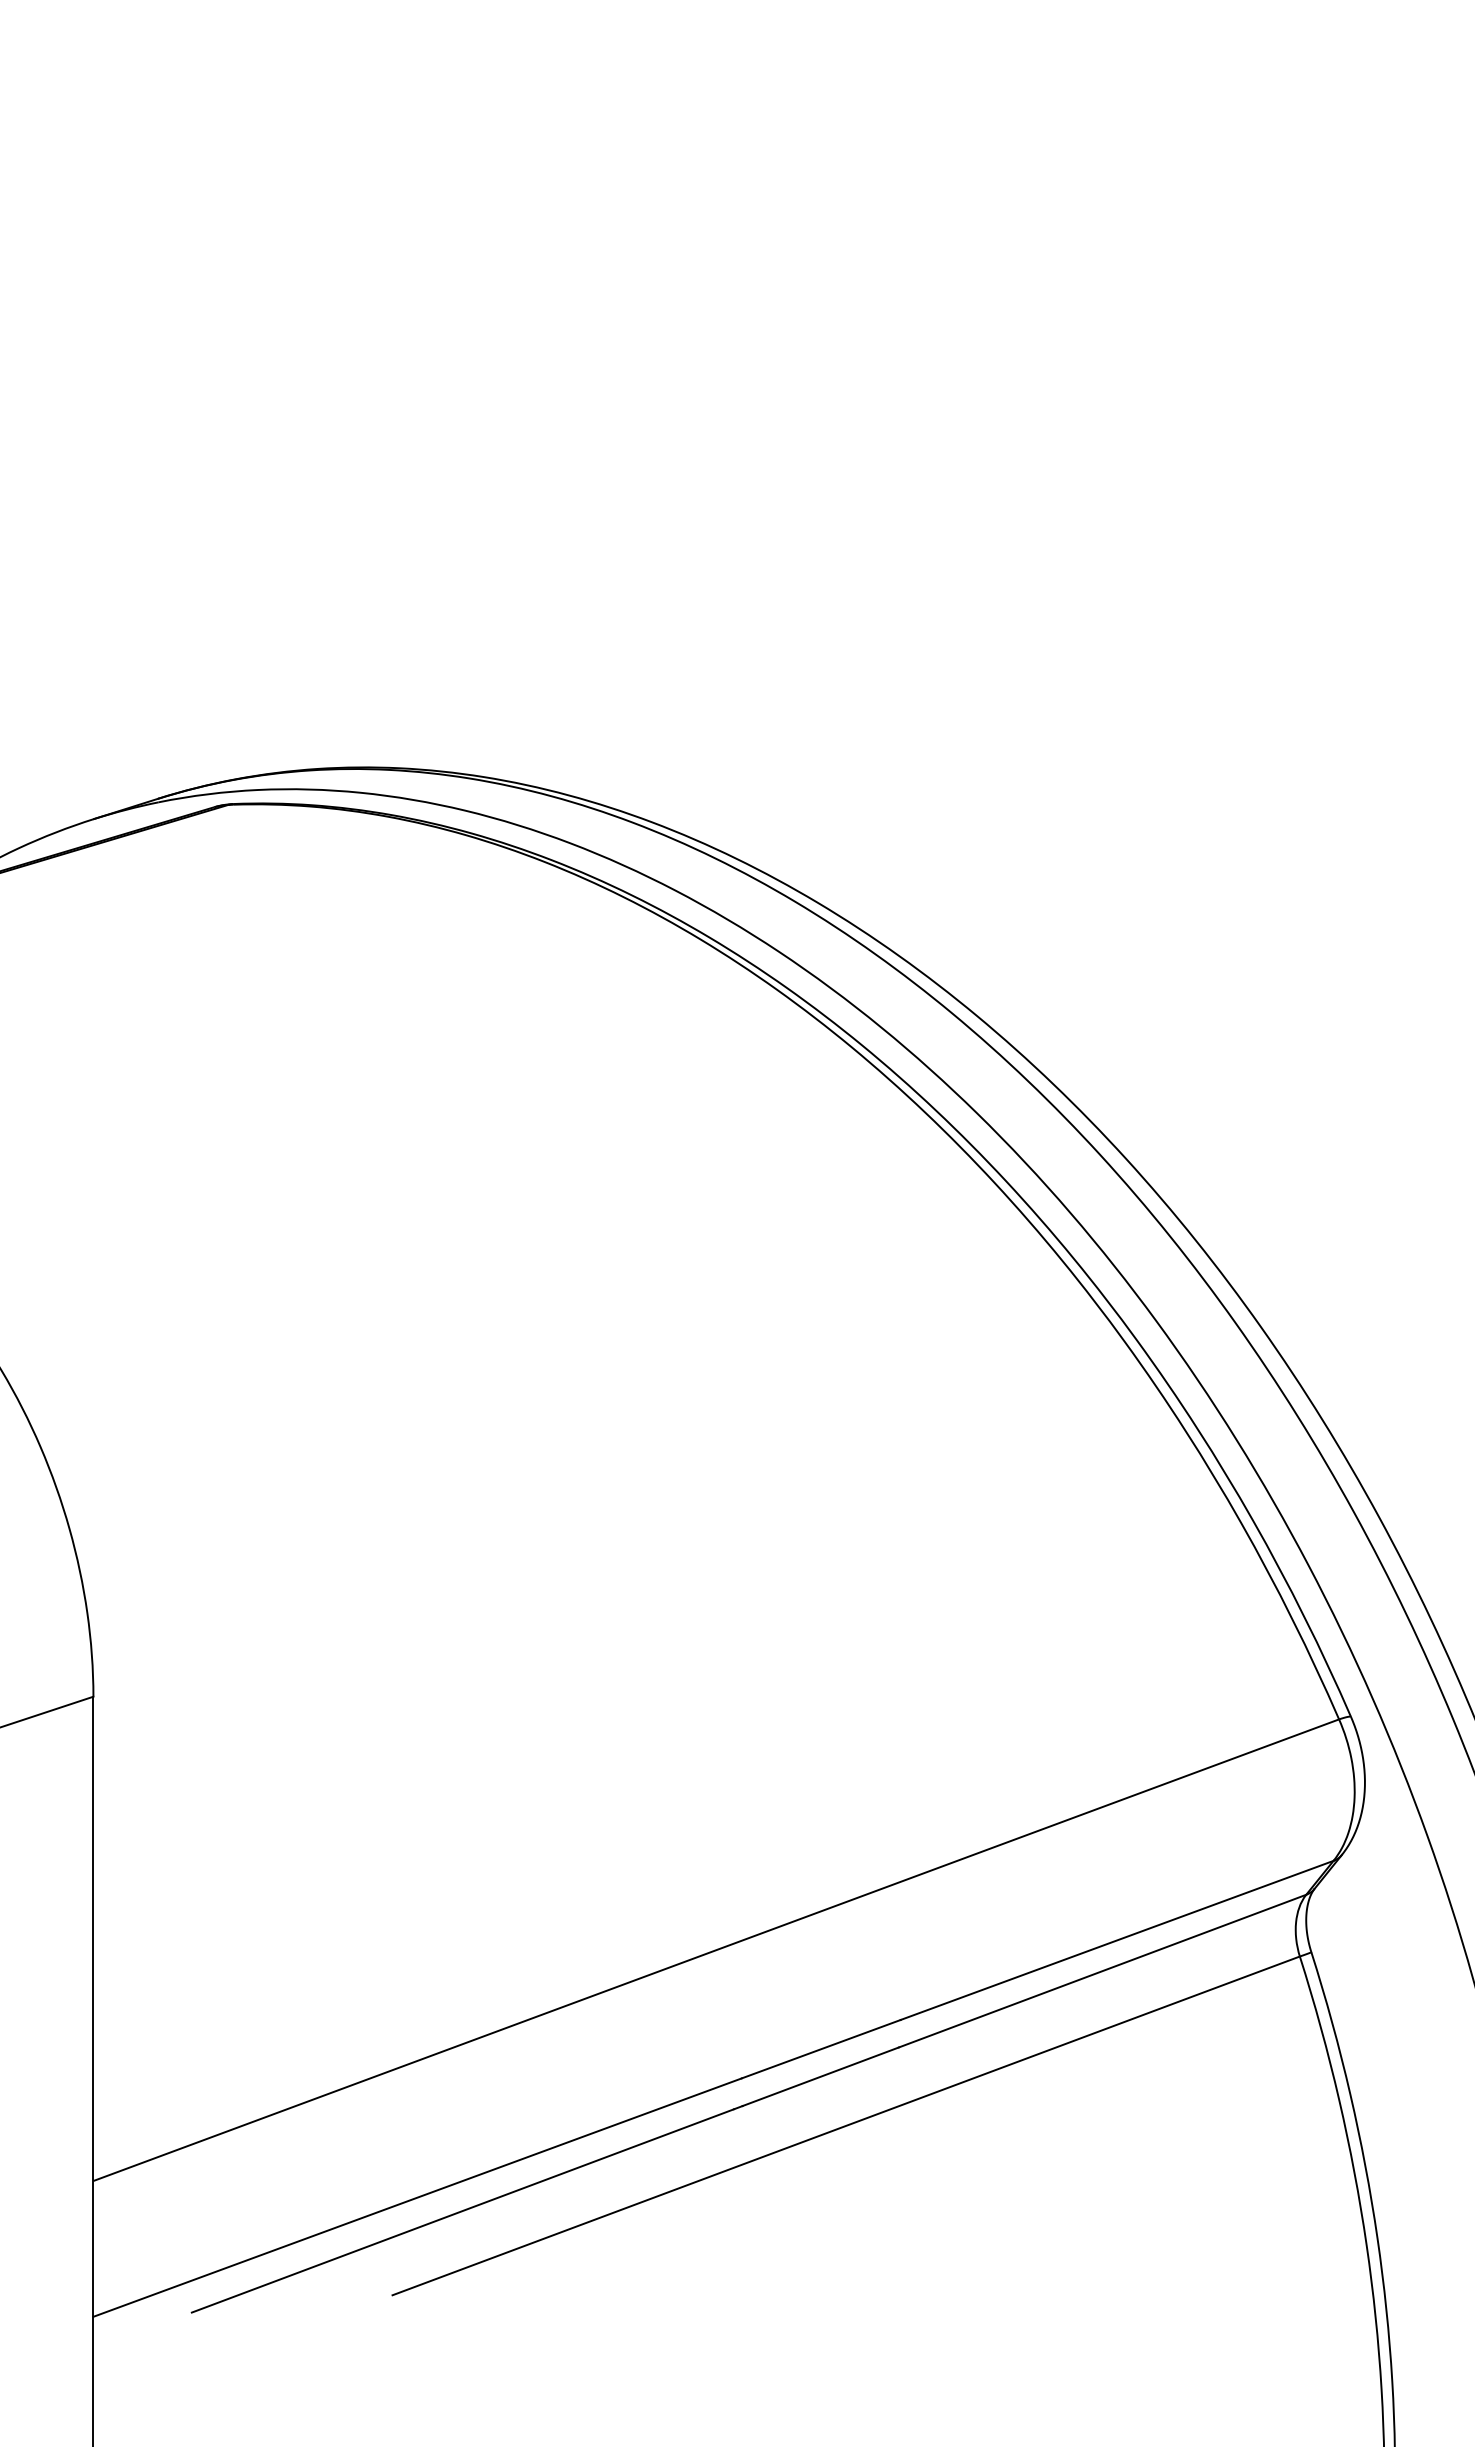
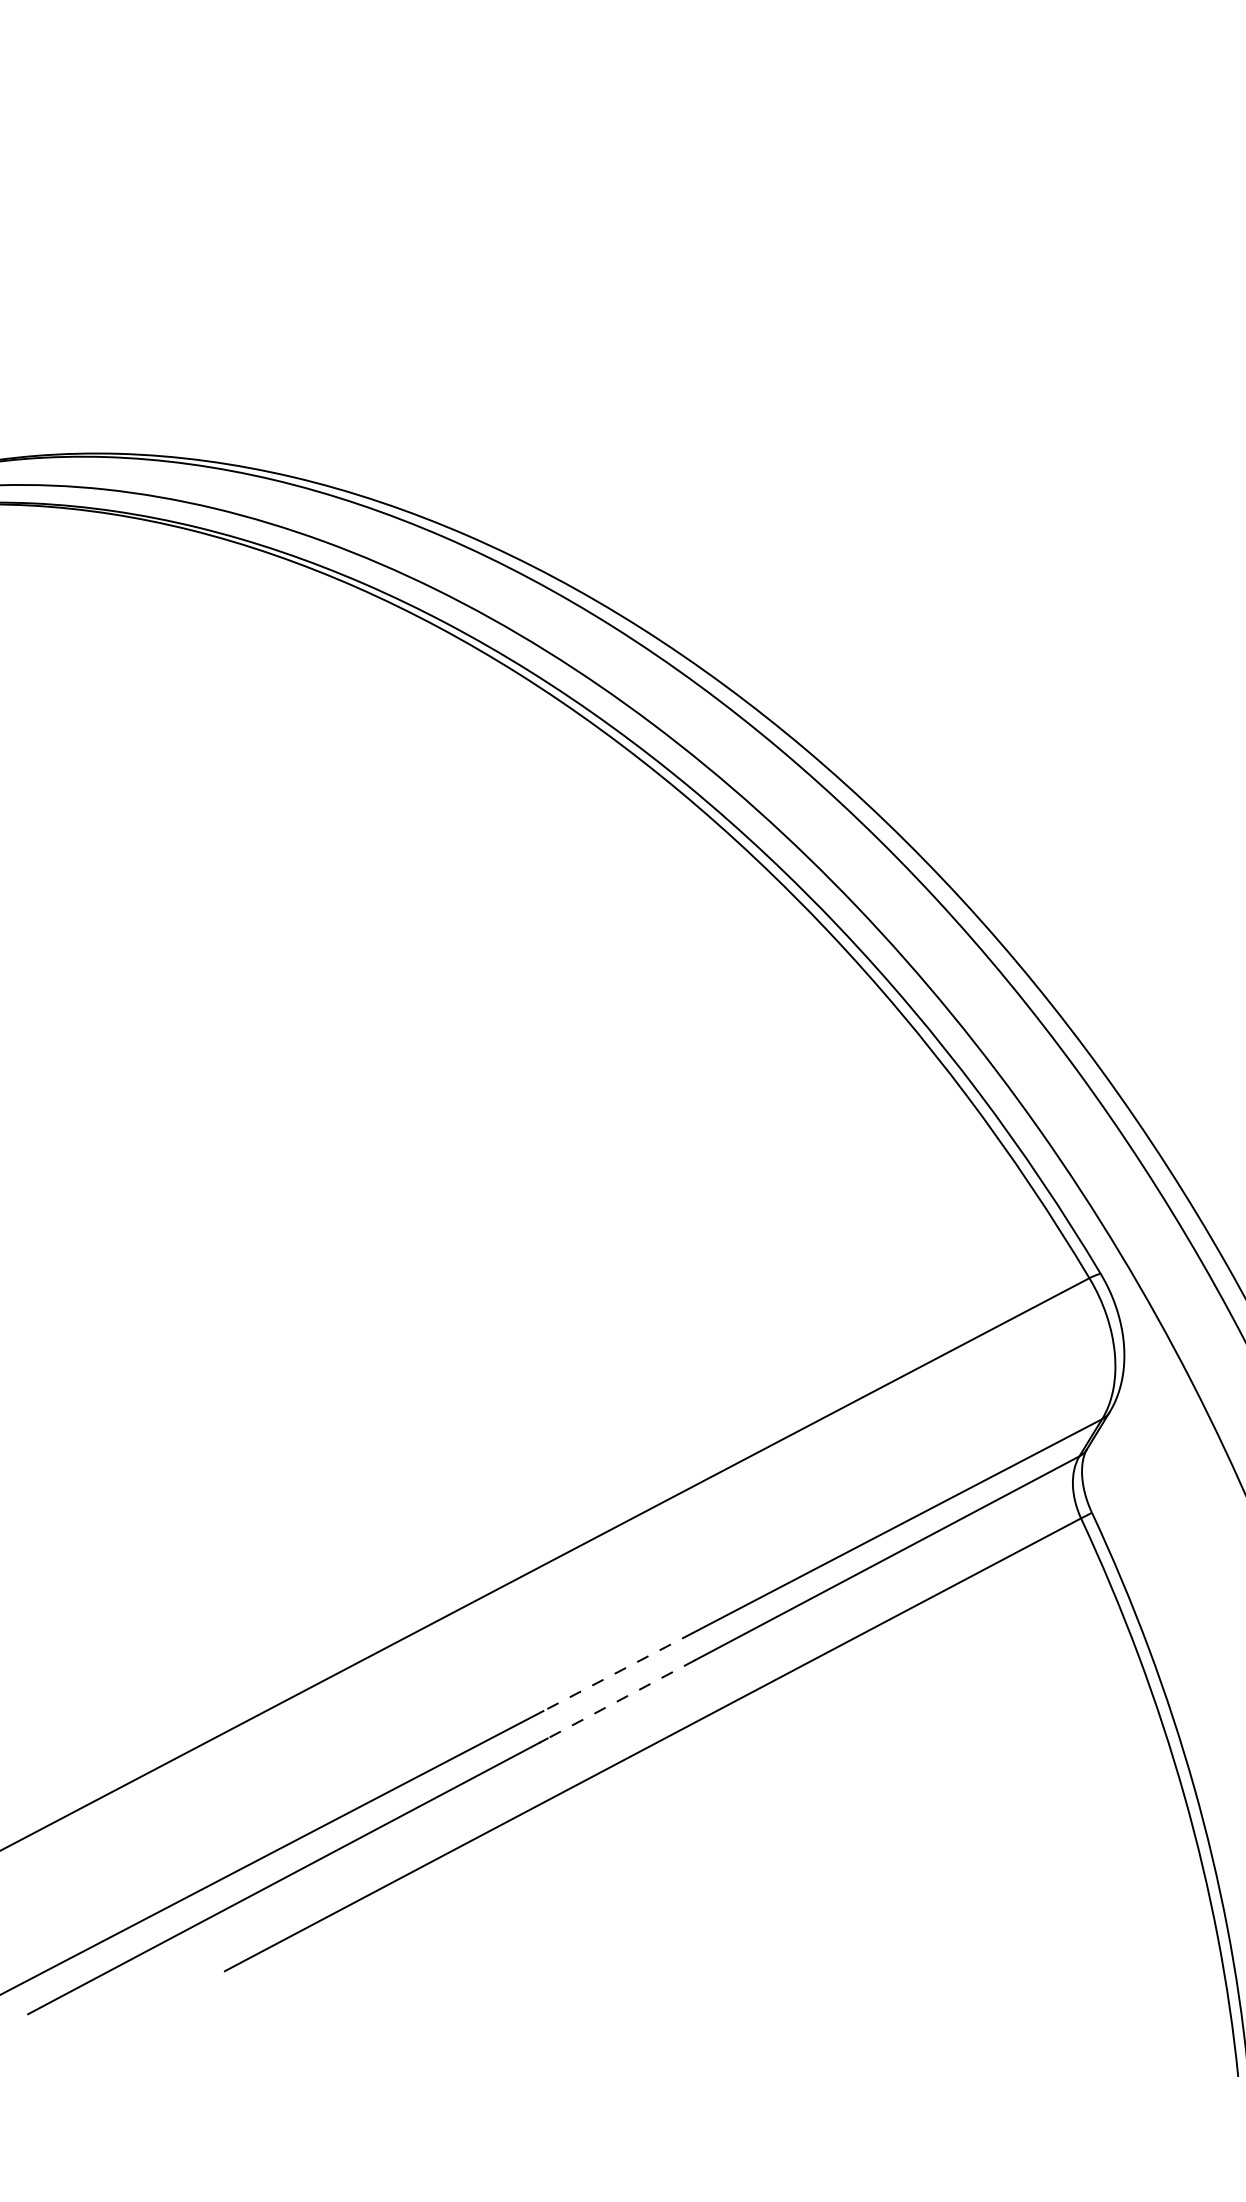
line: (821, 2049) -> (618, 1672), solid -> dashed
line: (820, 2076) -> (621, 1699), solid -> dashed

